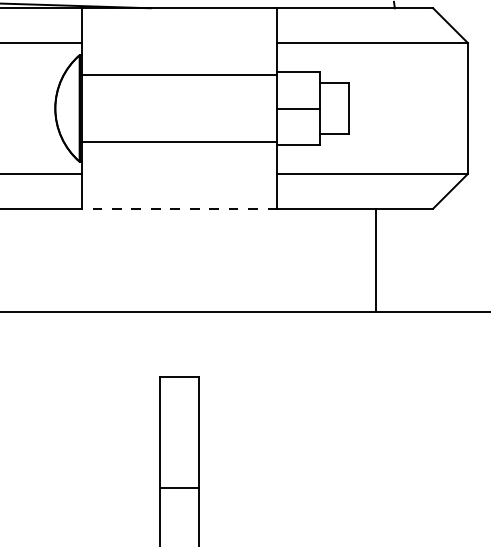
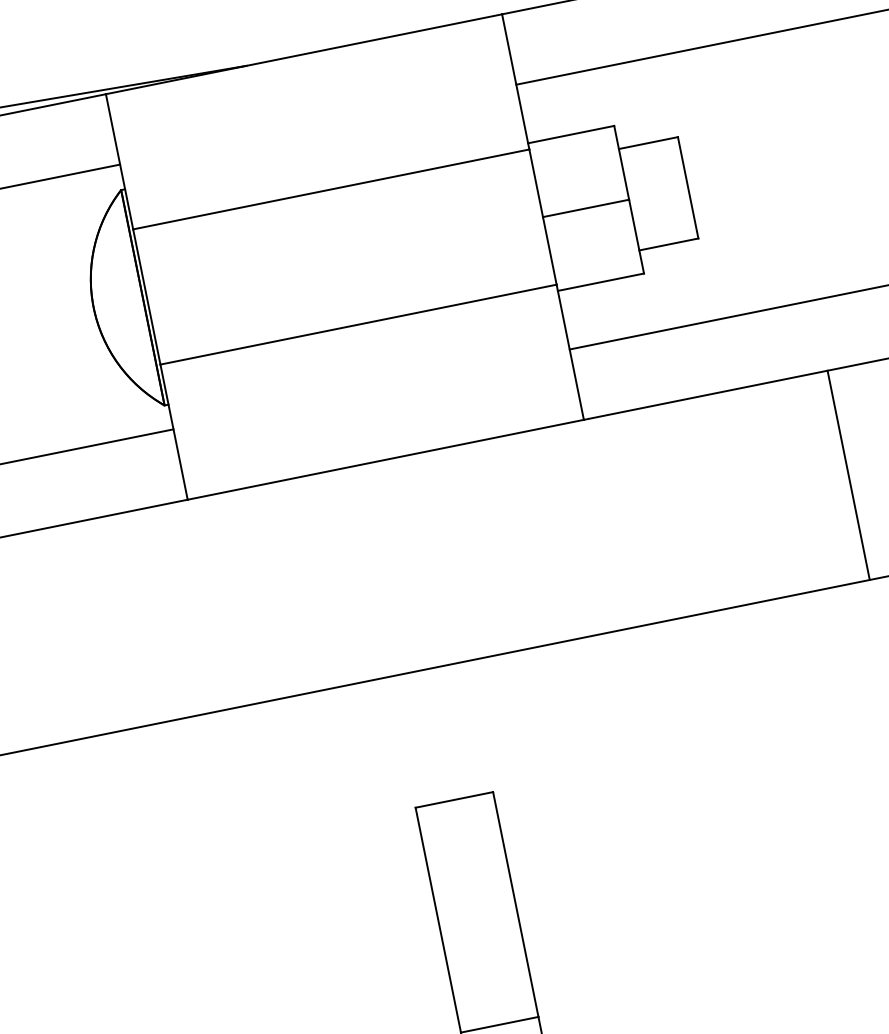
line: (179, 208) -> (385, 459), dashed -> solid
line: (375, 260) -> (848, 475), moved

